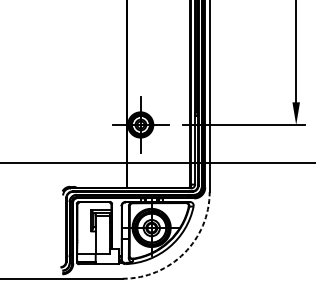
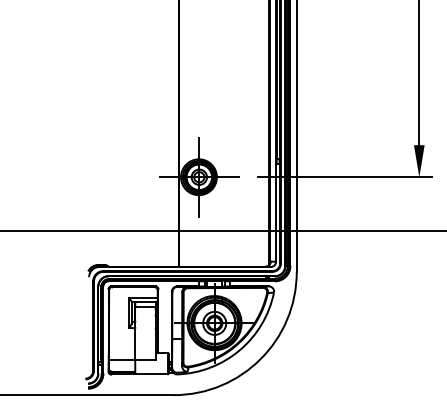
arc: (184, 253) -> (260, 359), dashed -> solid

